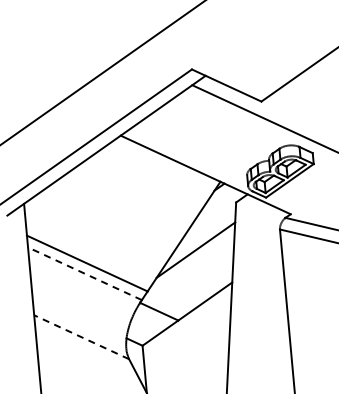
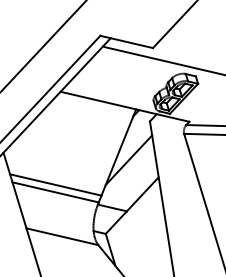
line: (84, 273) -> (55, 192), dashed -> solid
line: (81, 337) -> (62, 236), dashed -> solid

